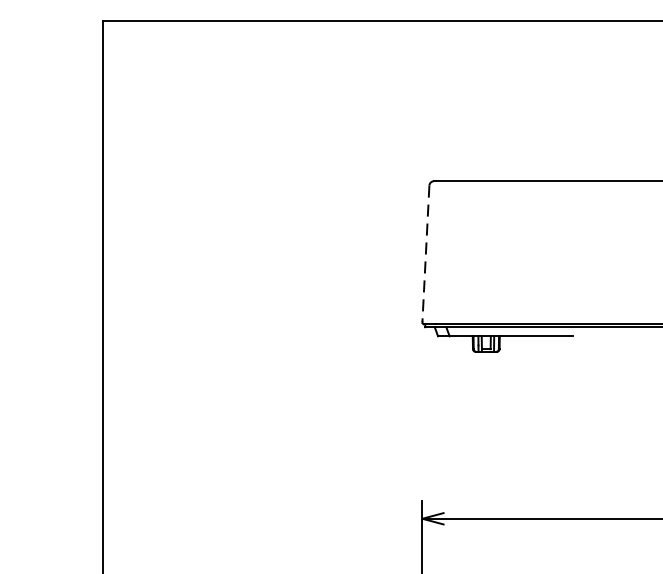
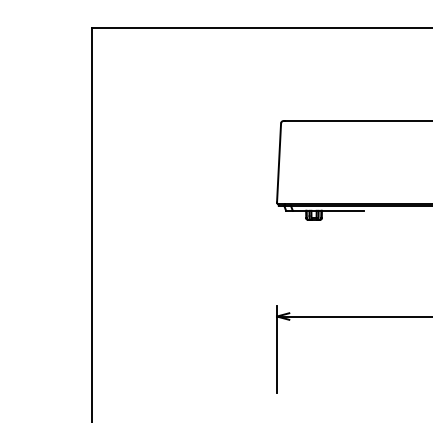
line: (426, 254) -> (279, 163), dashed -> solid

